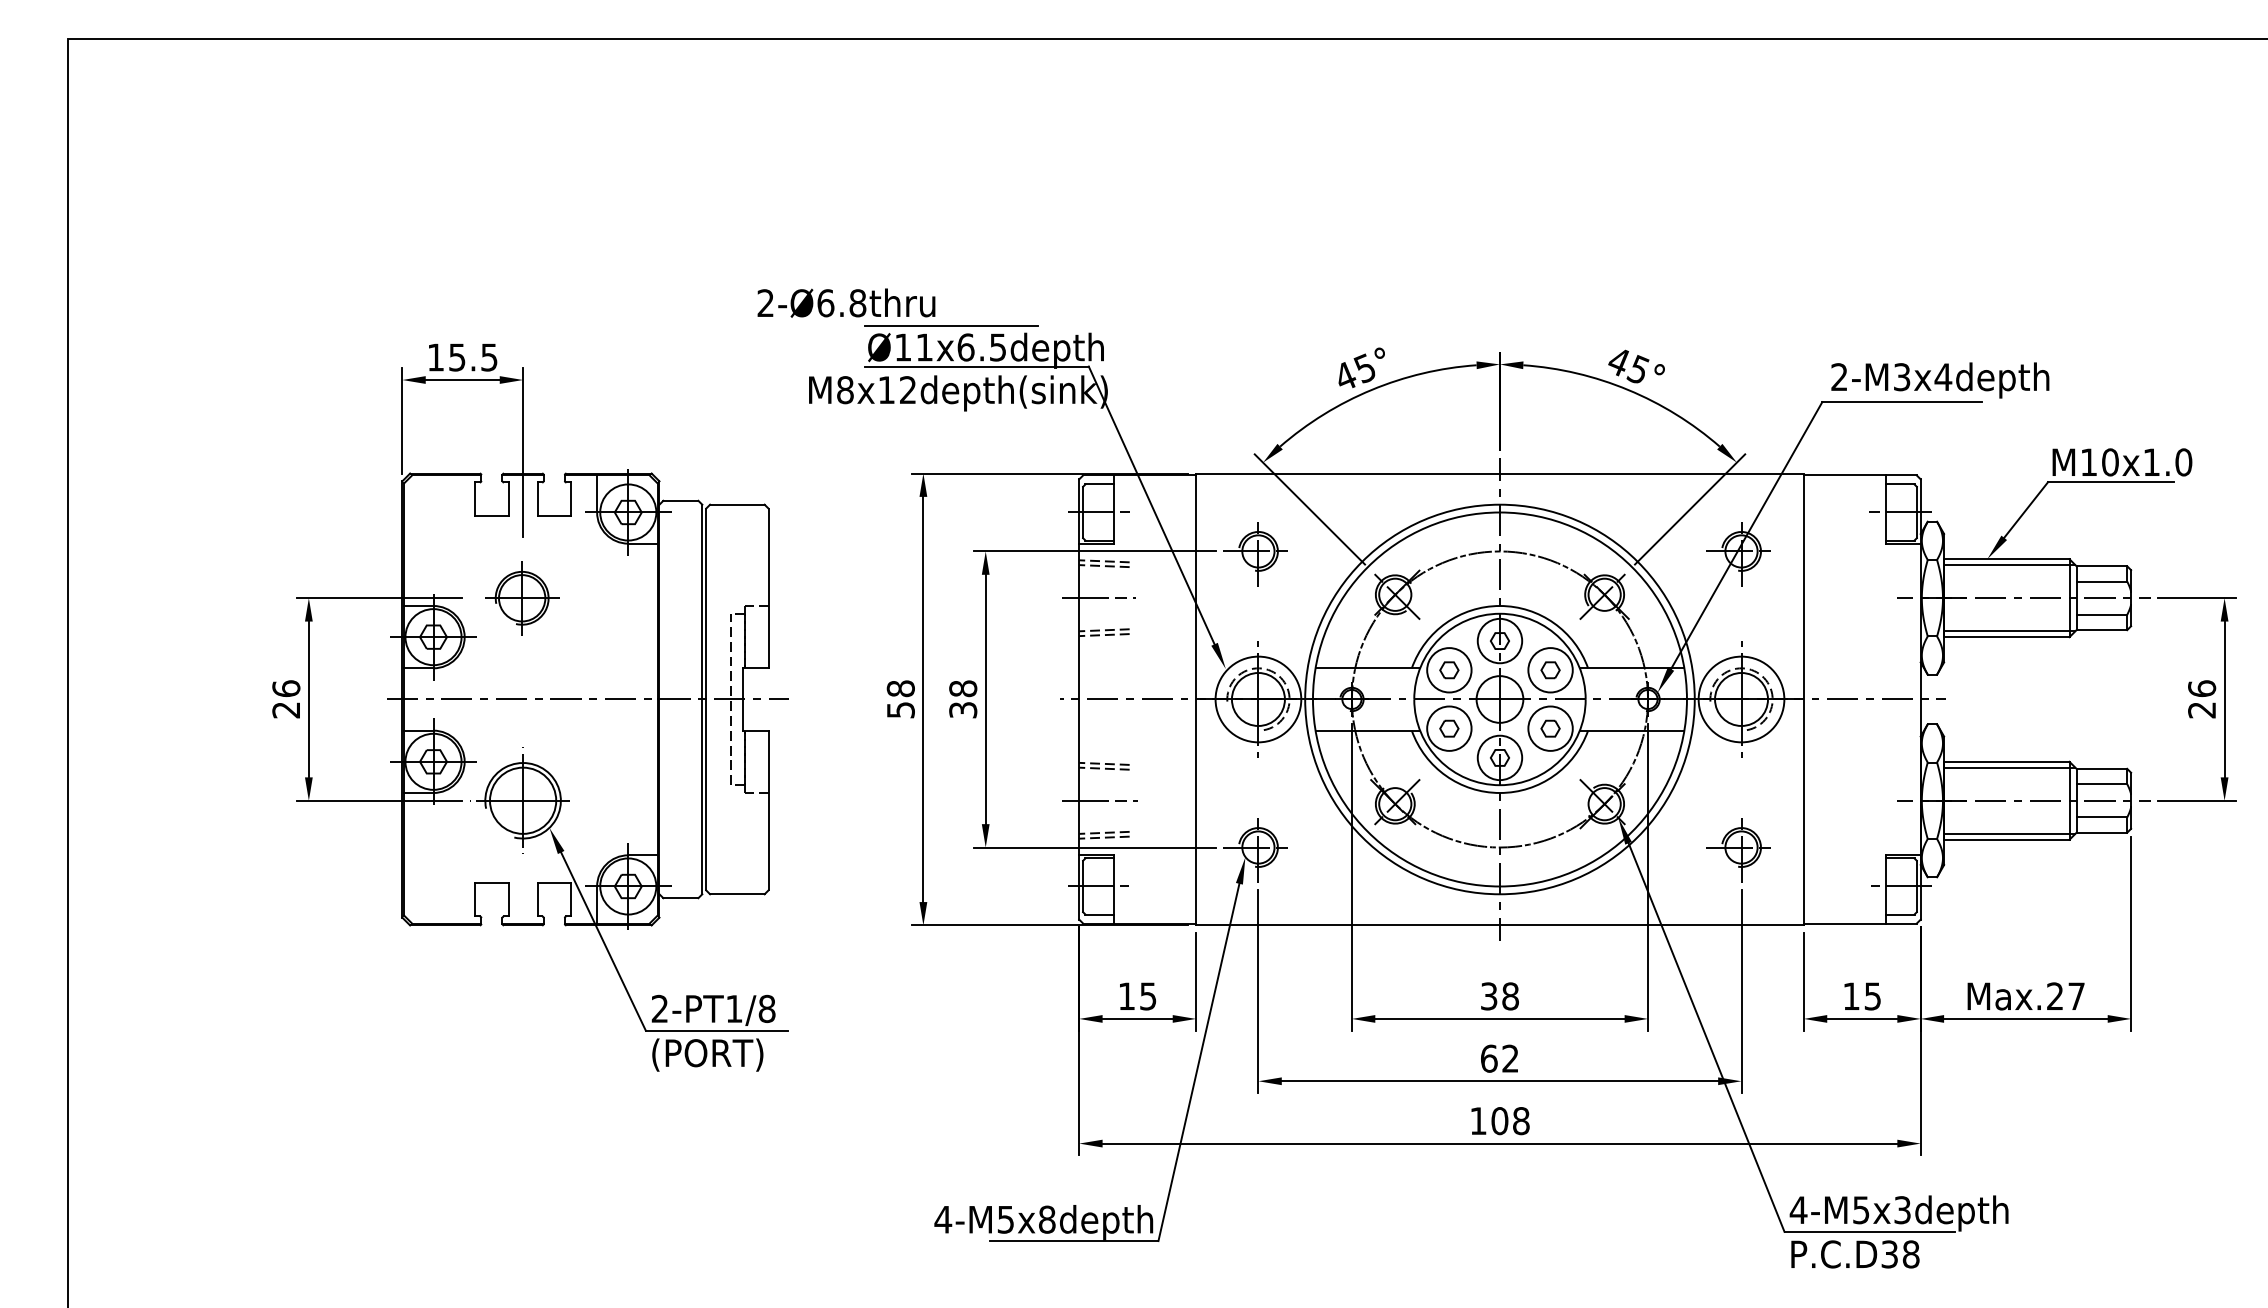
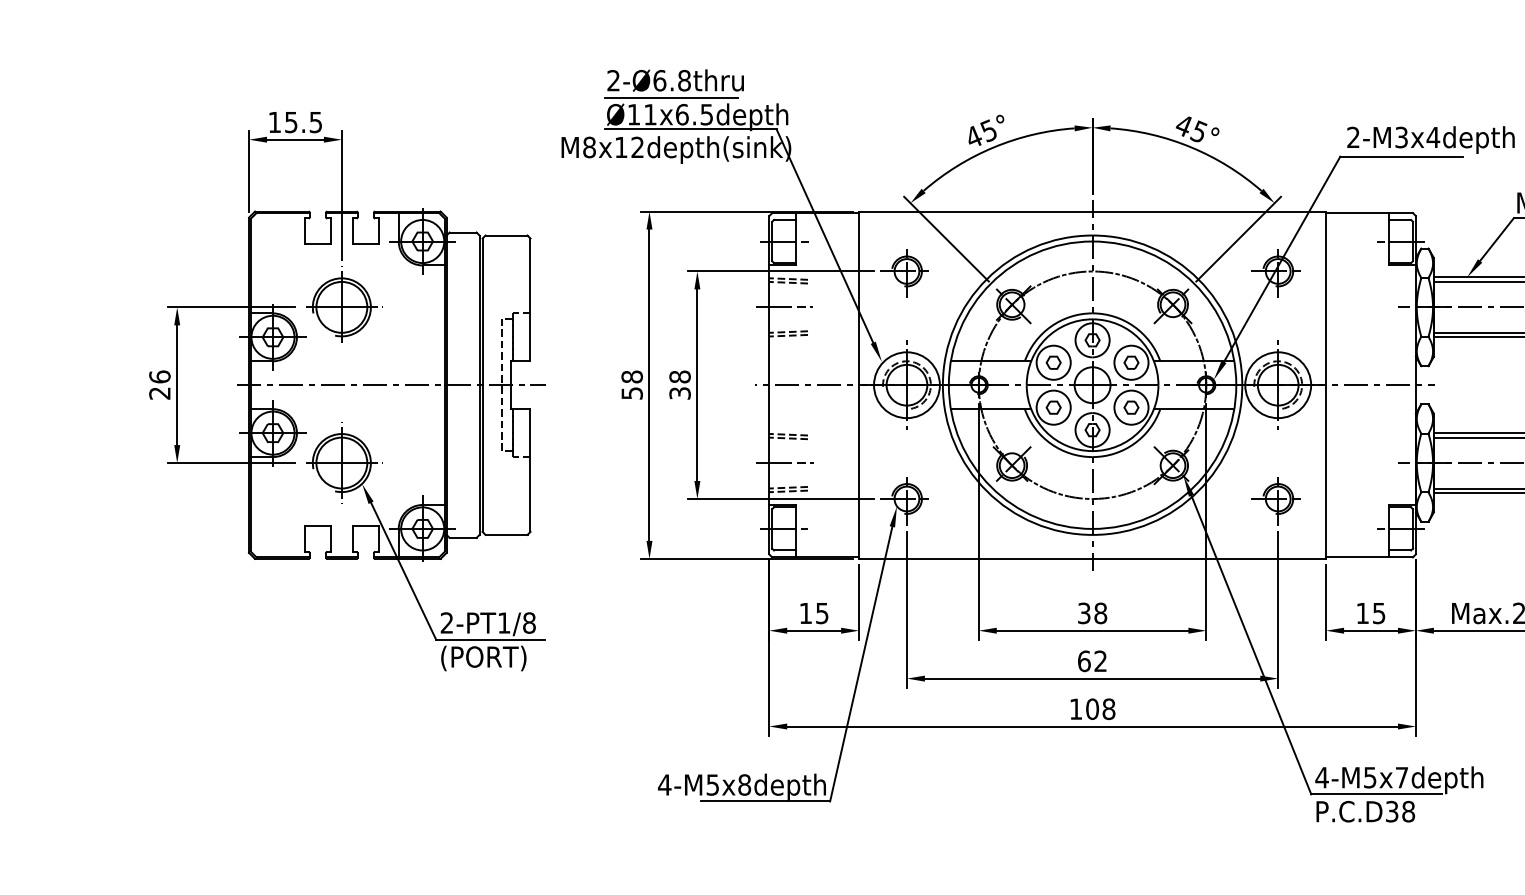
text: (846, 302) -> (675, 80), moved
part: (519, 598) -> (339, 307), size x1.43
text: (1902, 1210) -> (1401, 777), 4-M5x3depth -> 4-M5x7depth

